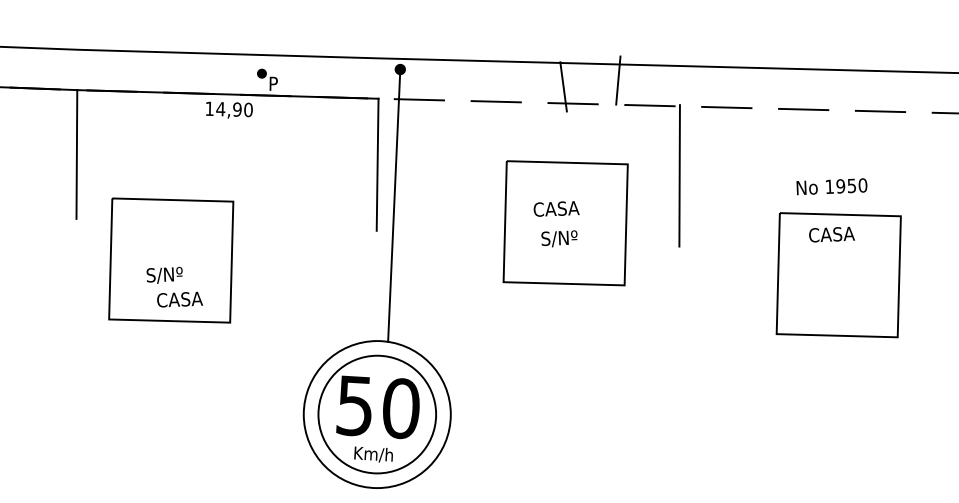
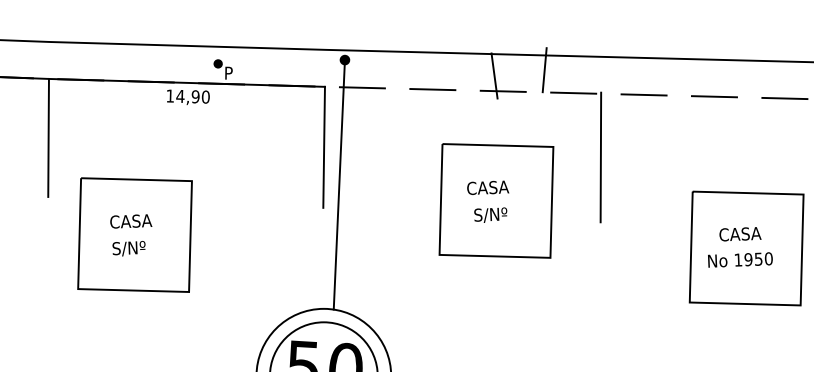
text: (831, 186) -> (739, 259), moved
text: (831, 234) -> (739, 234), moved
text: (179, 299) -> (130, 221), moved

